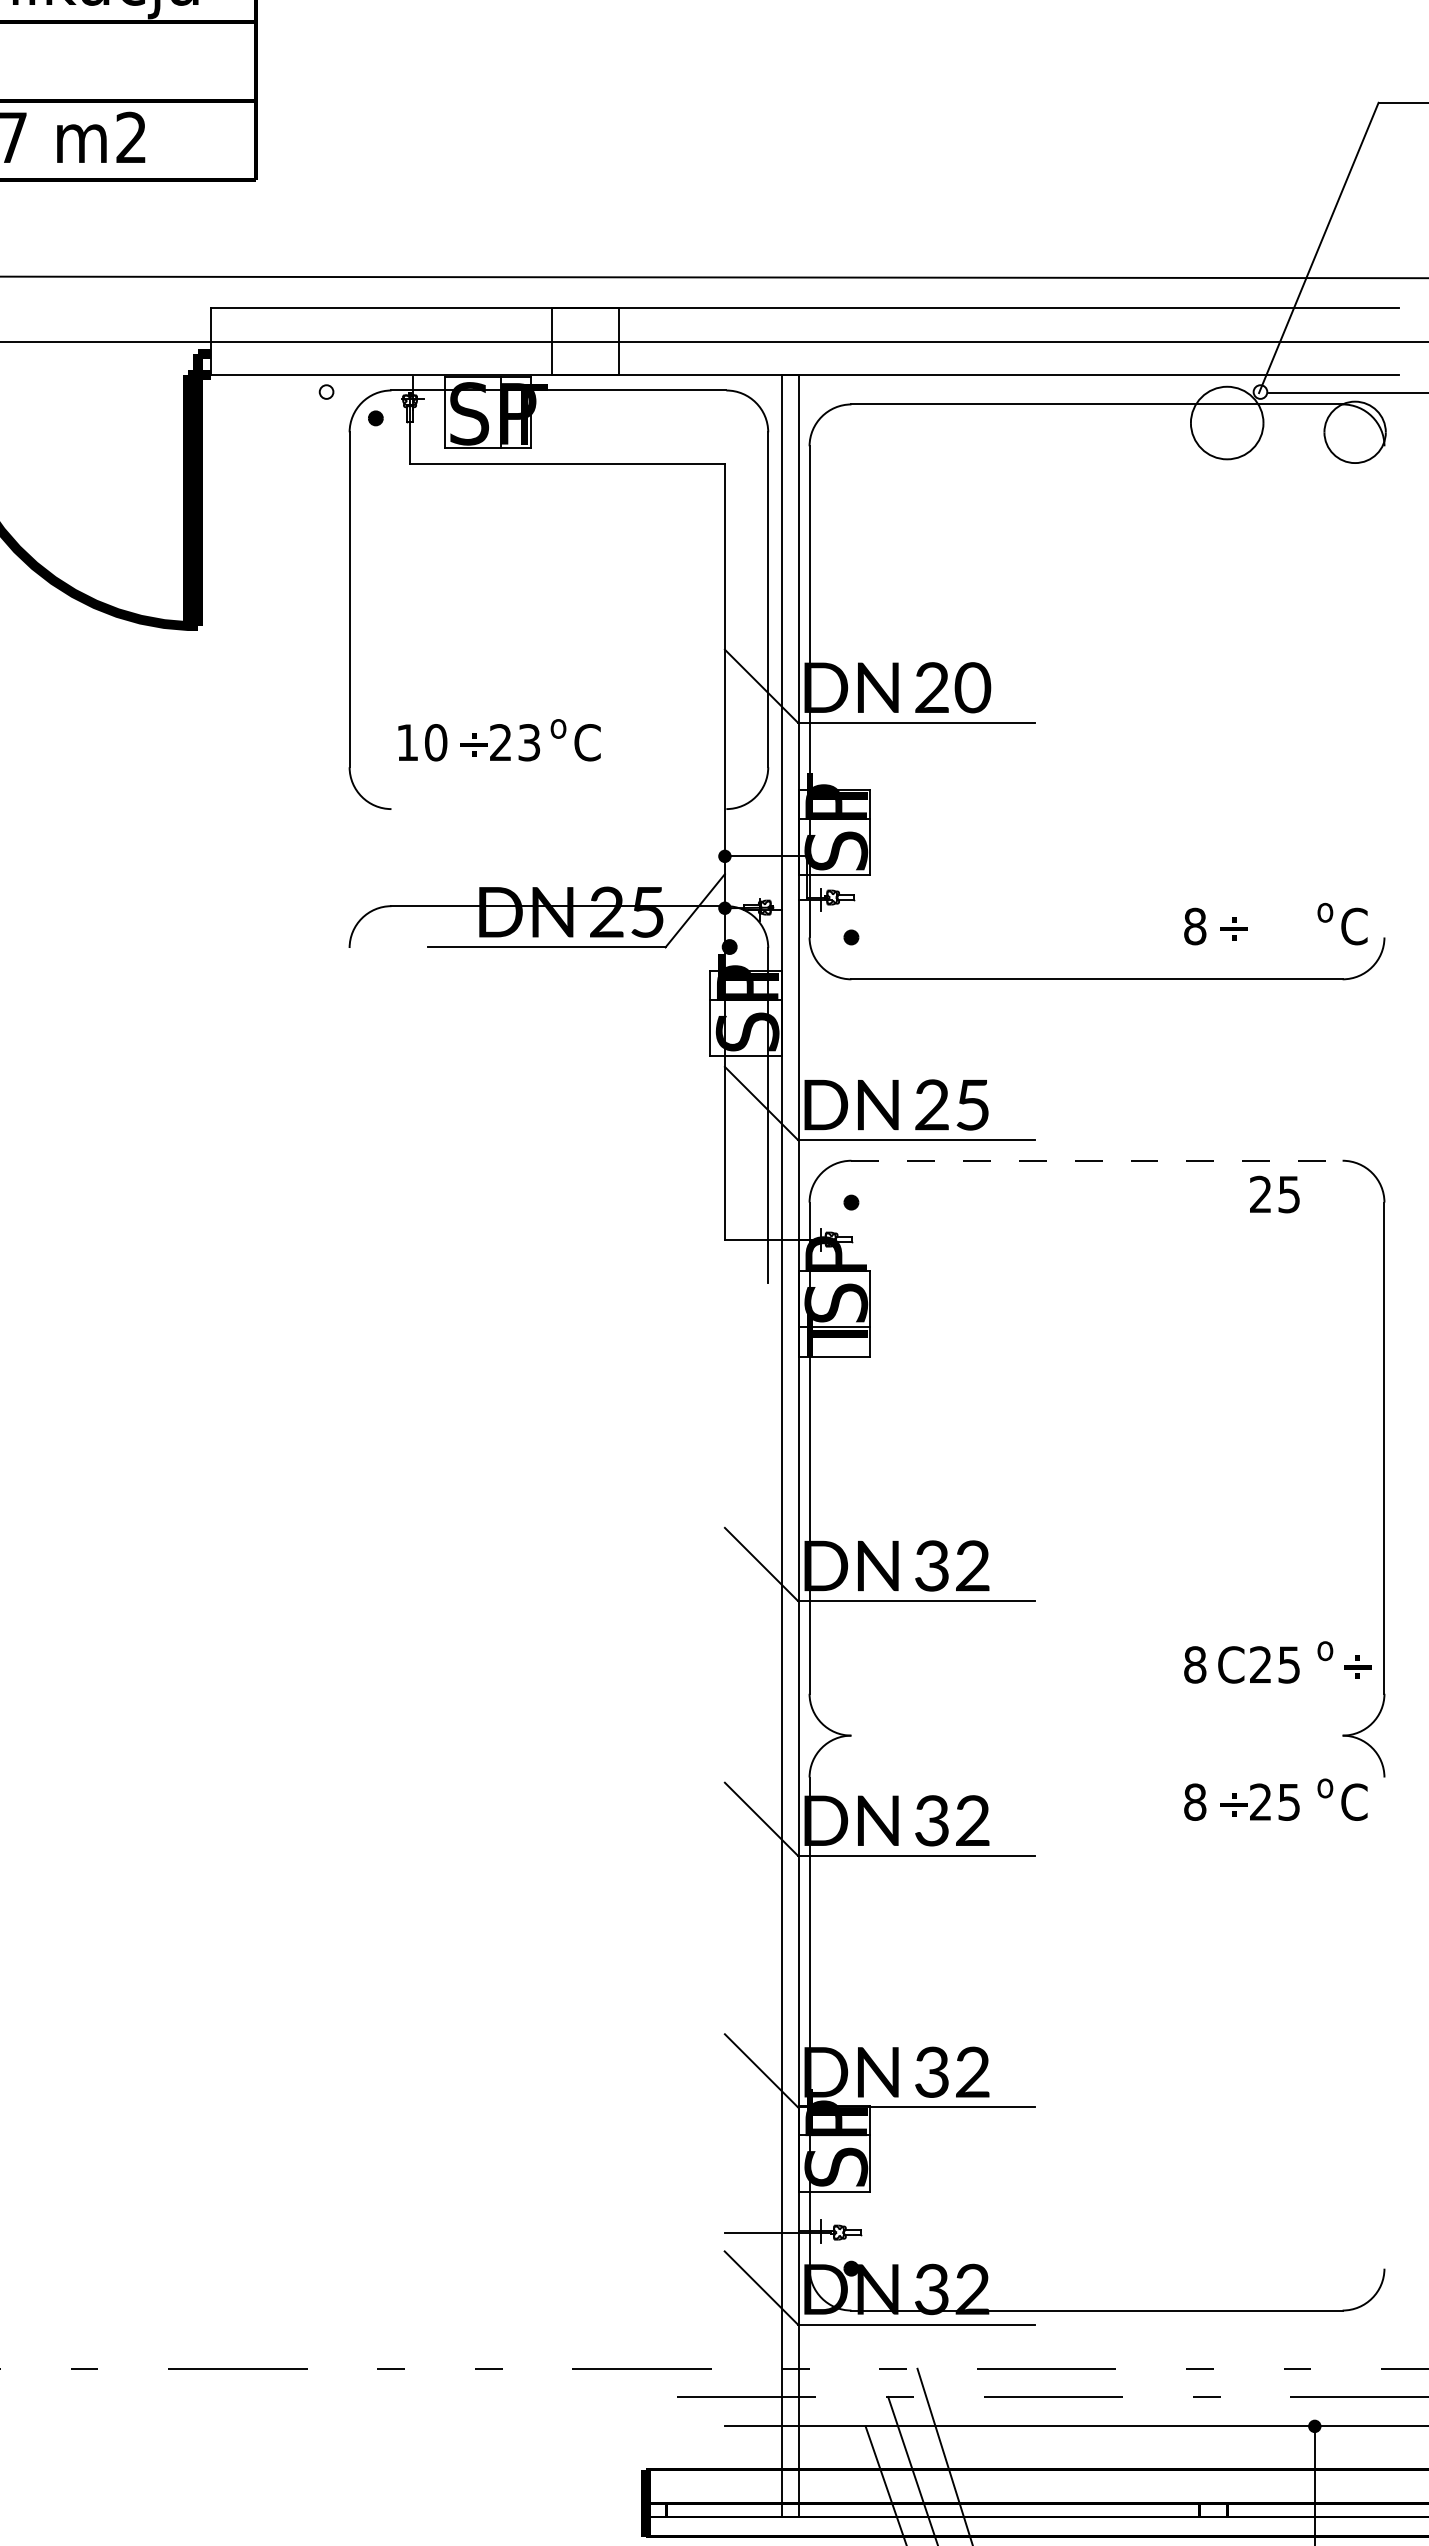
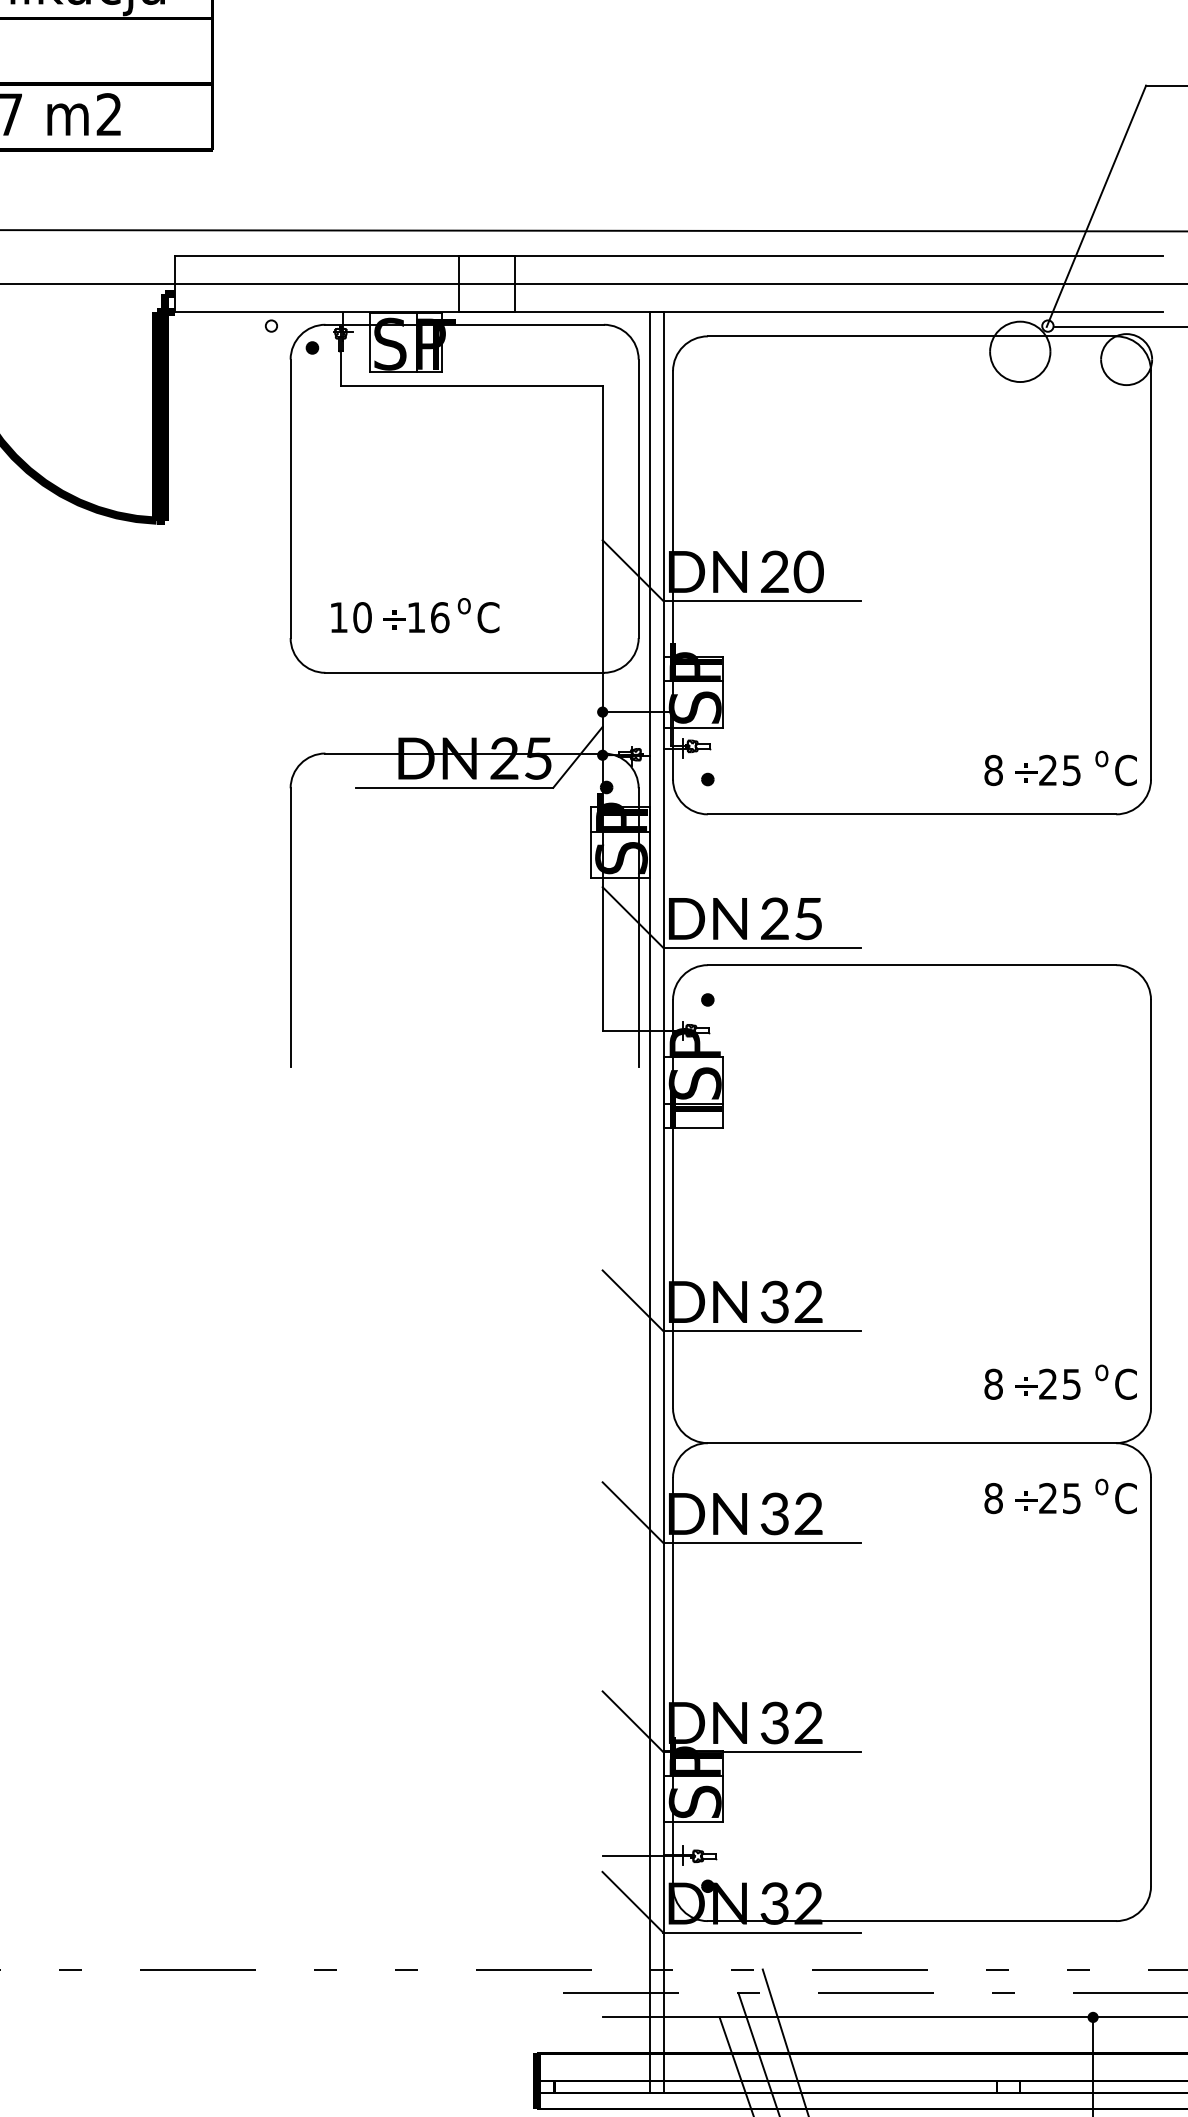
line: (1384, 691) -> (1151, 575), added
text: (515, 742) -> (428, 617), 23 -> 16
line: (558, 809) -> (464, 673), added
line: (349, 1115) -> (290, 927), added
line: (1097, 1160) -> (912, 964), dashed -> solid
text: (1274, 1194) -> (1059, 770), moved
text: (1232, 1664) -> (1024, 1383), C -> ÷
text: (1356, 1664) -> (1127, 1383), ÷ -> C
line: (1096, 1735) -> (911, 1443), added
line: (1384, 2022) -> (1151, 1681), added

